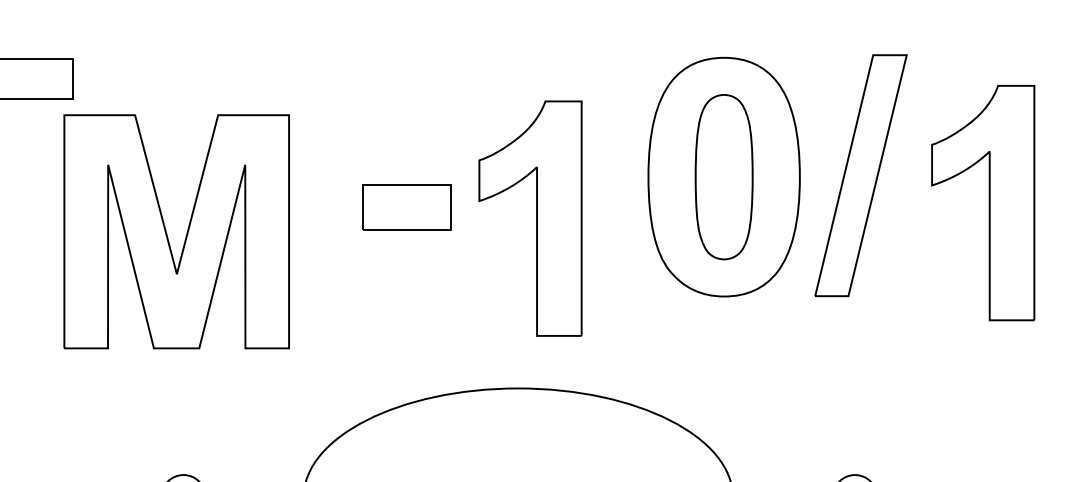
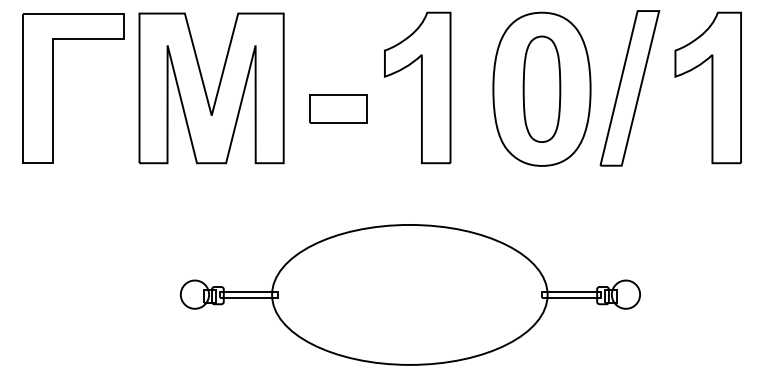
part: (982, 202) -> (707, 87), moved
part: (530, 217) -> (417, 87), moved
part: (176, 231) -> (211, 88), moved

